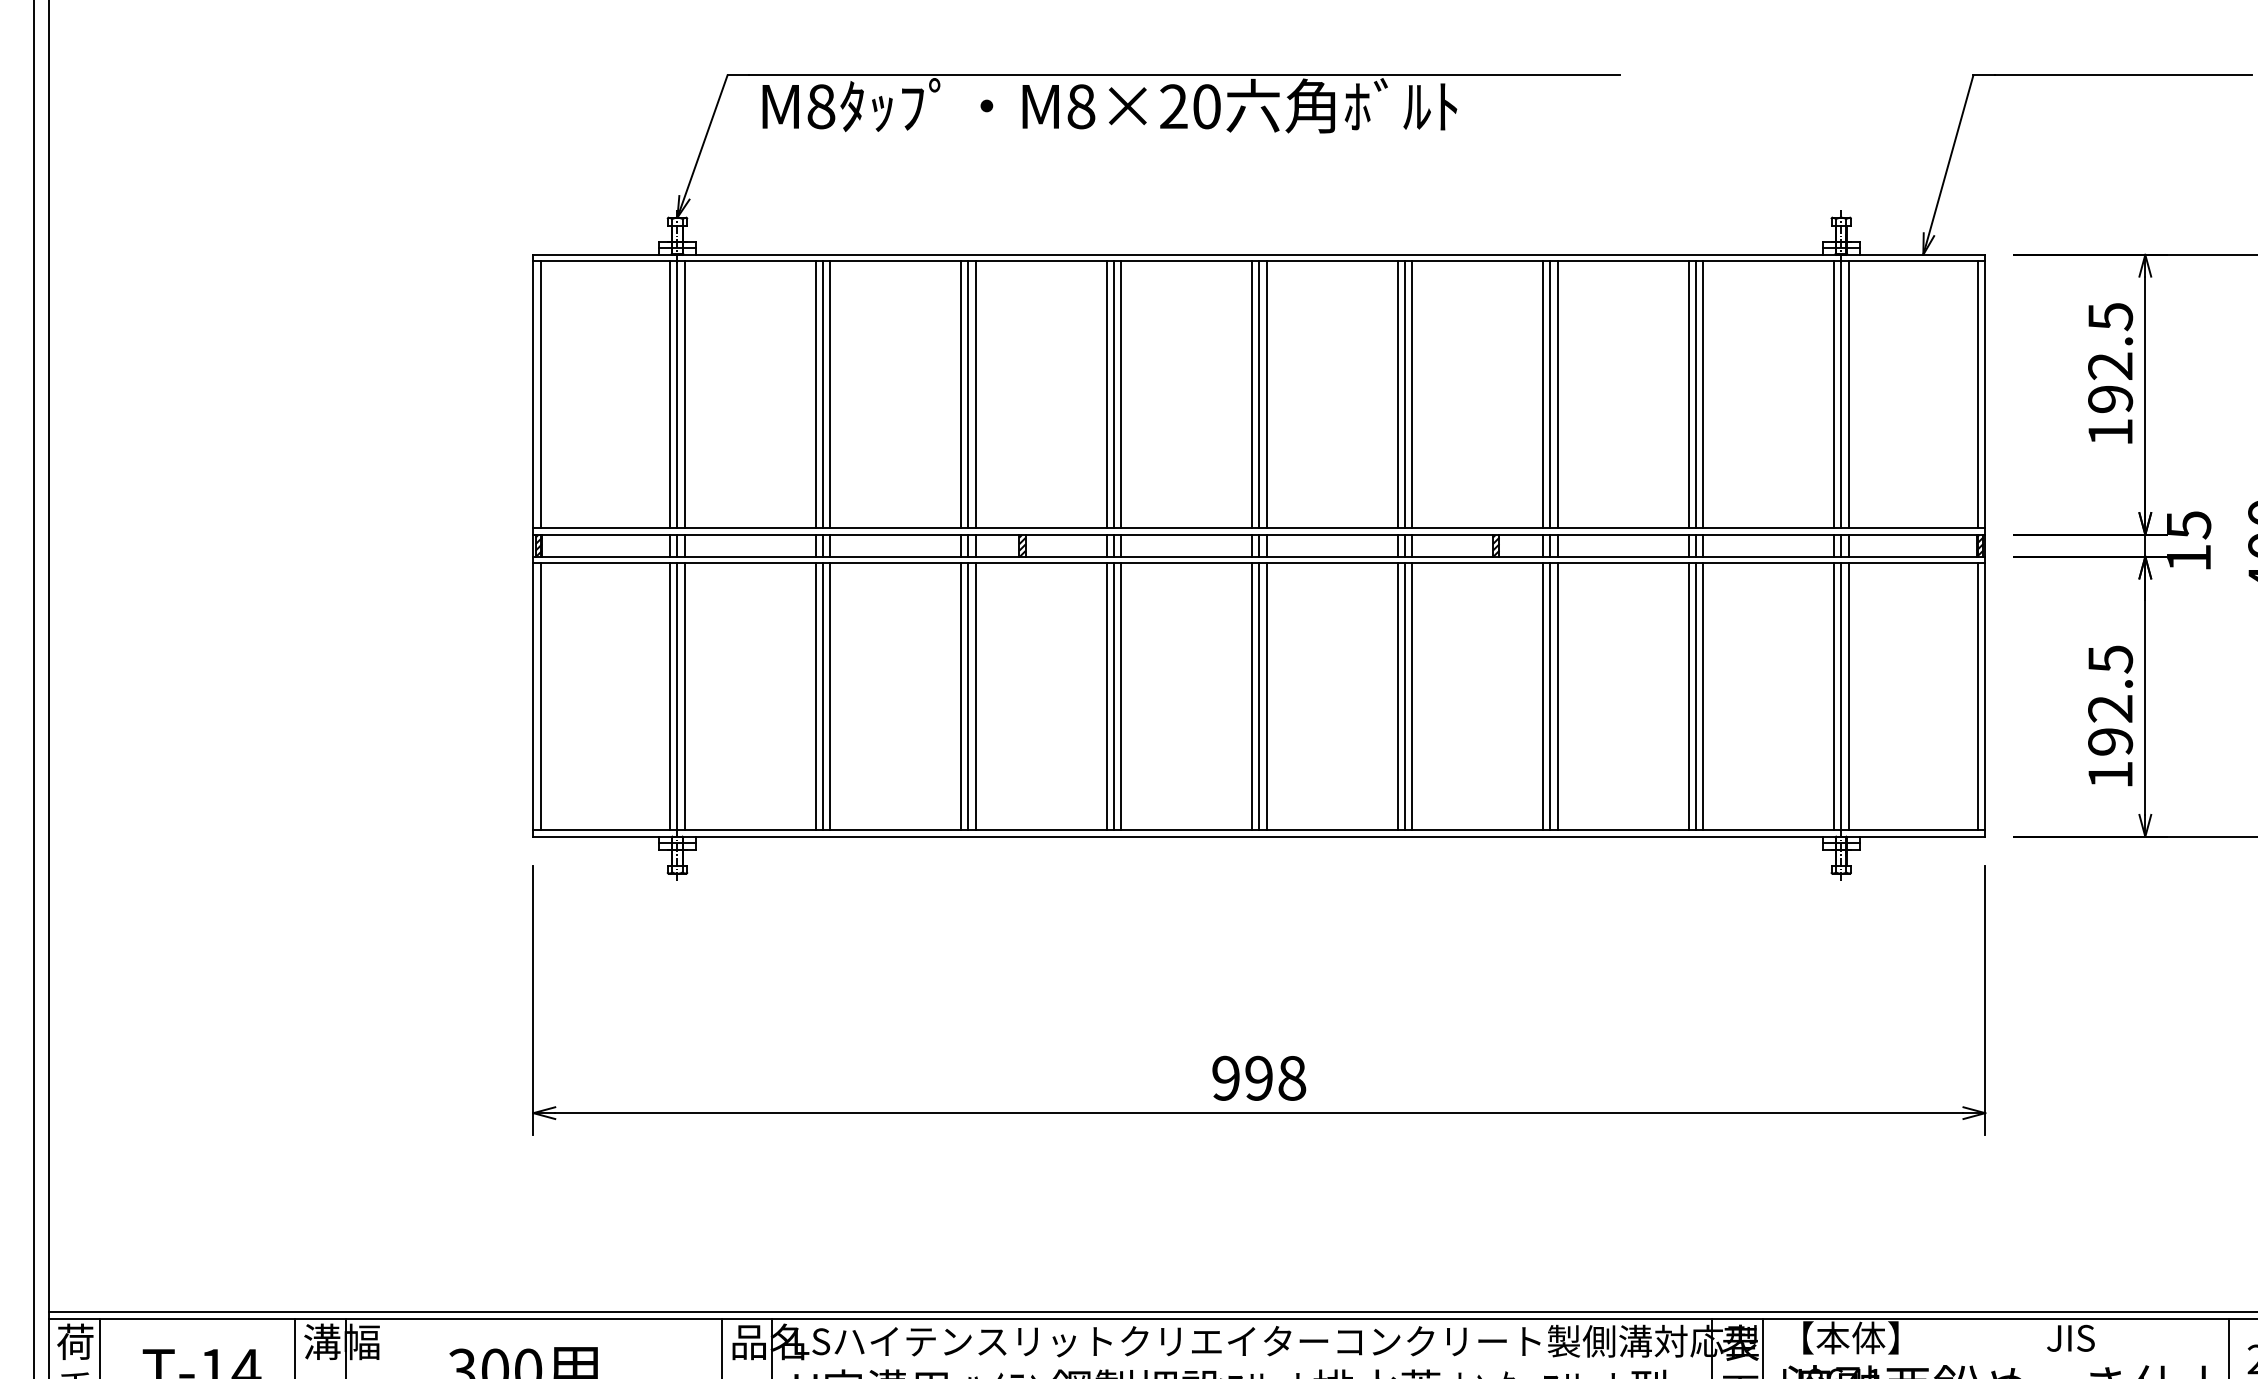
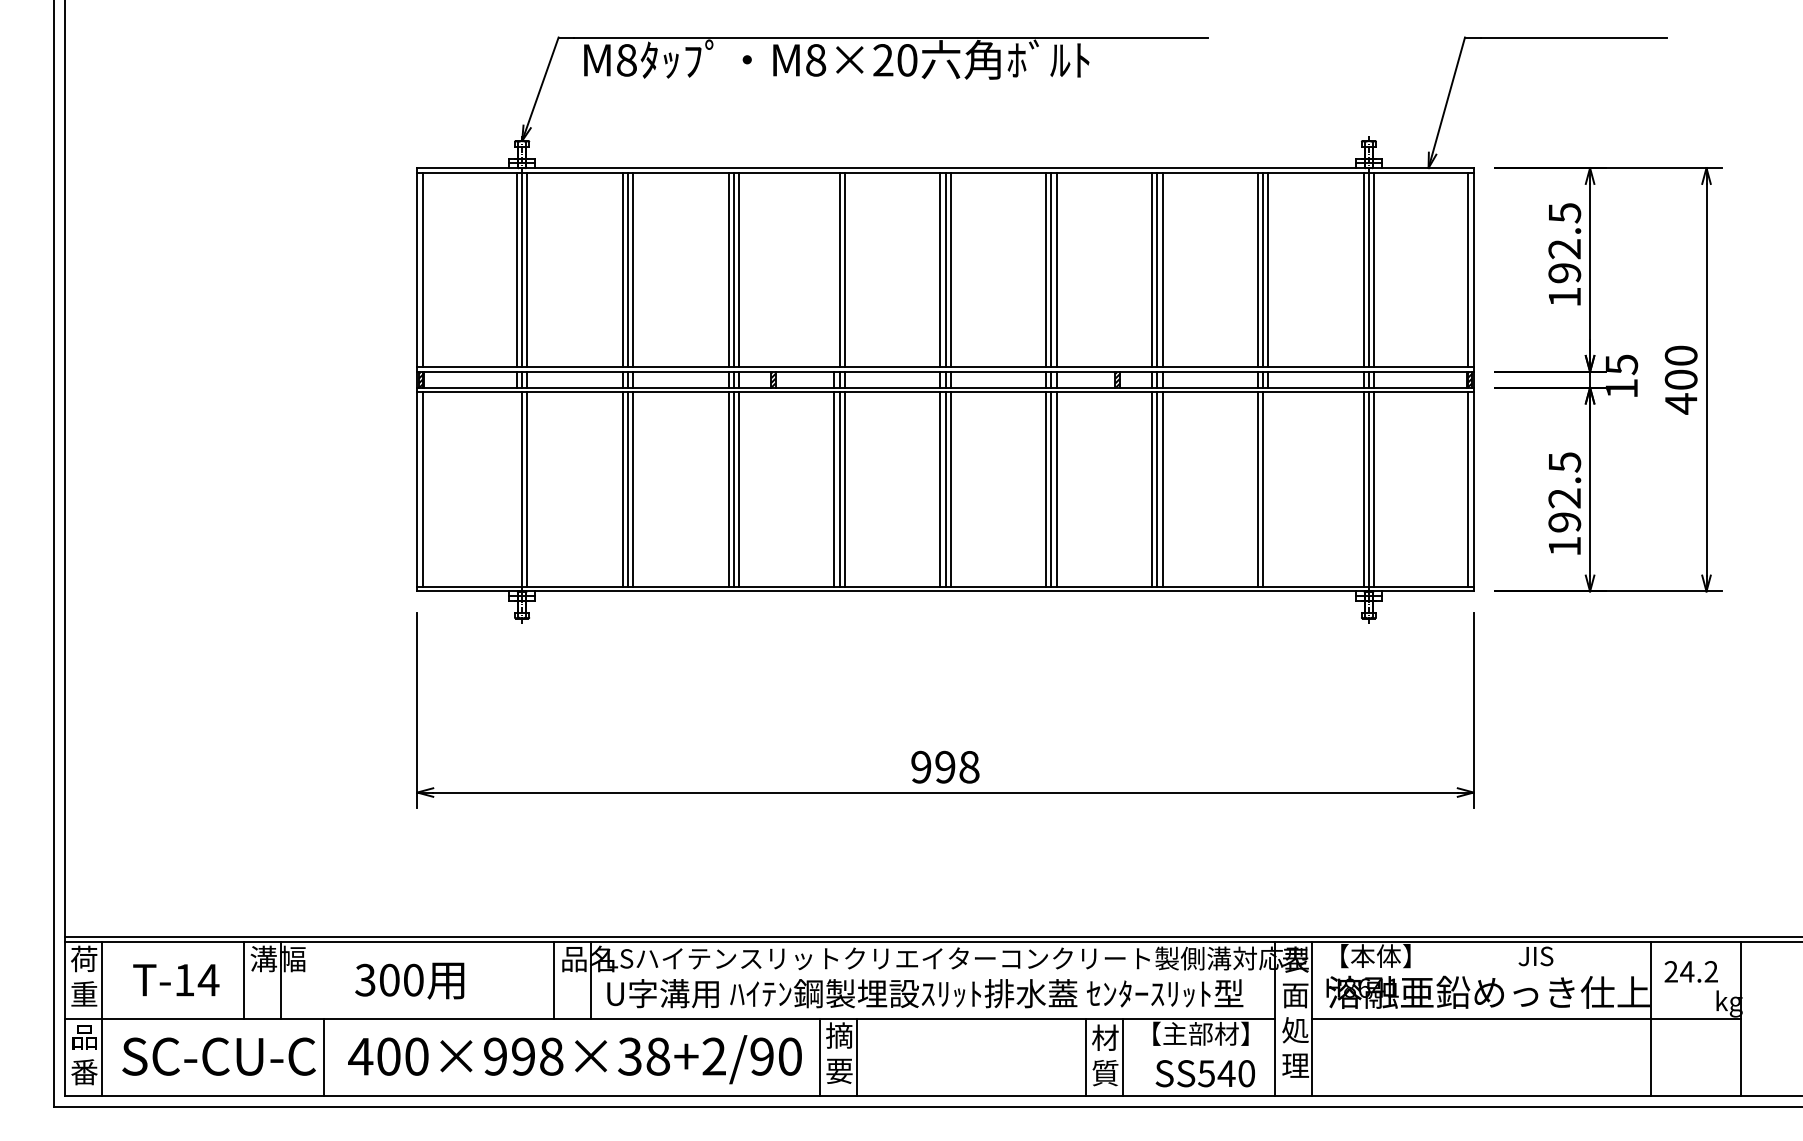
line: (1106, 394) -> (834, 269), removed
line: (669, 696) -> (516, 489), removed
line: (1703, 696) -> (1268, 489), removed

